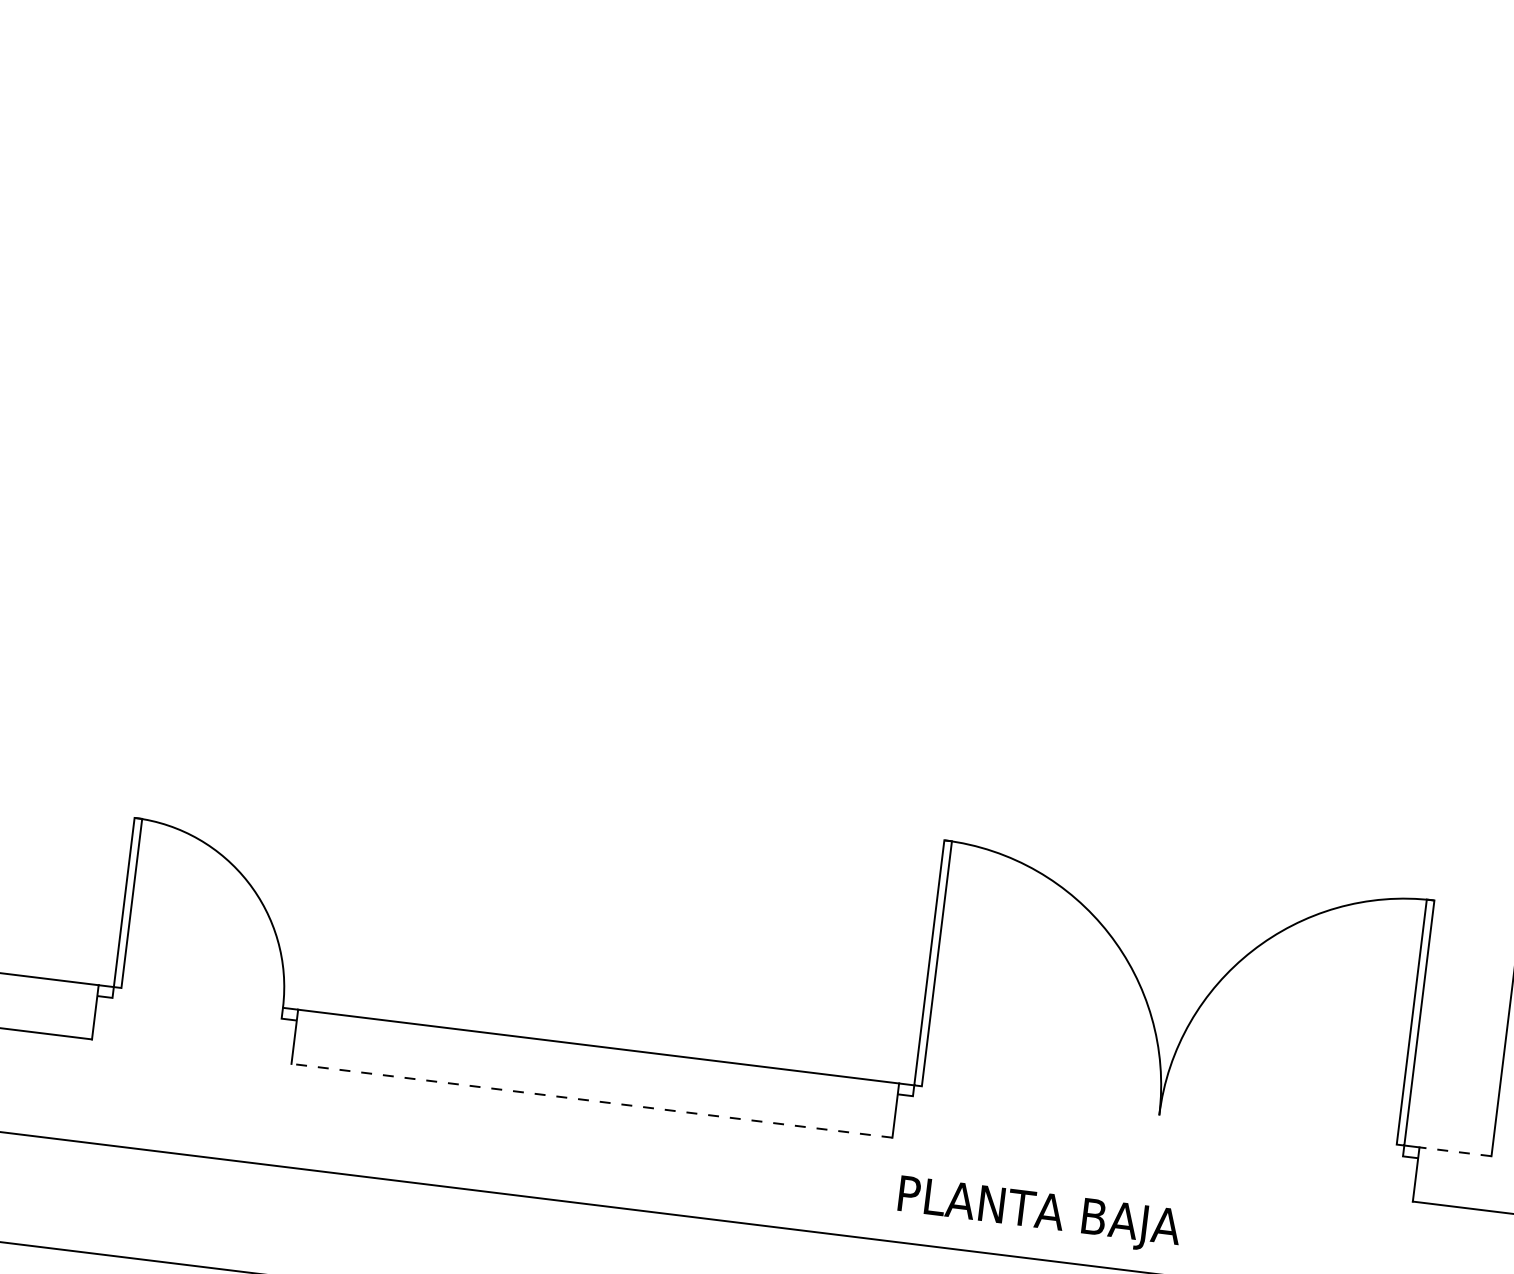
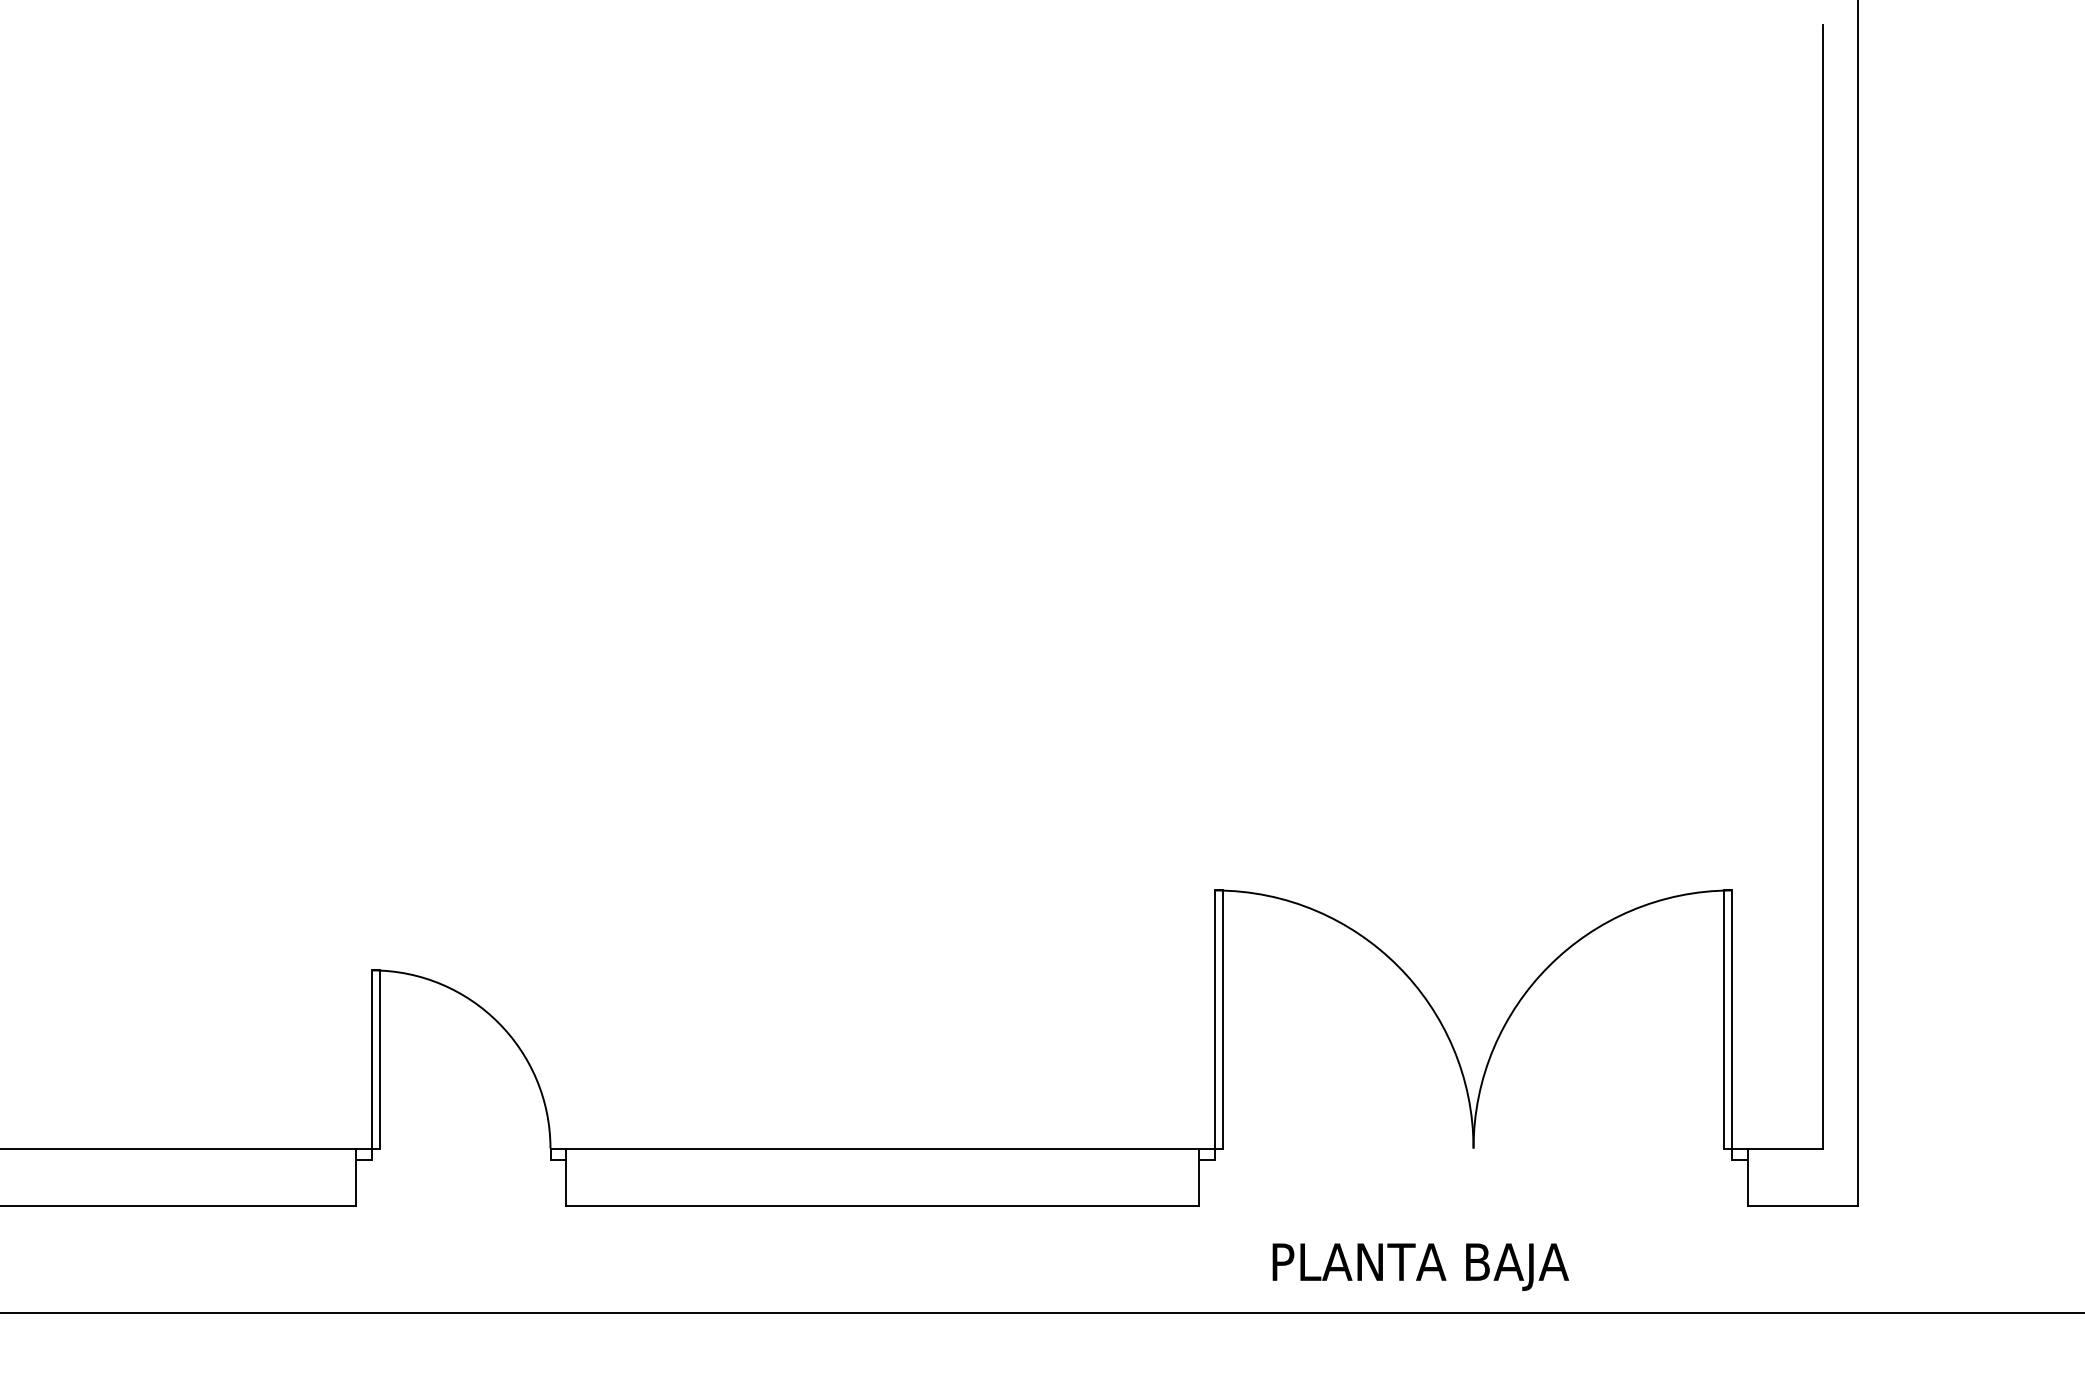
line: (591, 1100) -> (882, 1205), dashed -> solid
line: (1455, 1151) -> (1785, 1148), dashed -> solid
text: (1039, 1214) -> (1420, 1266), moved

